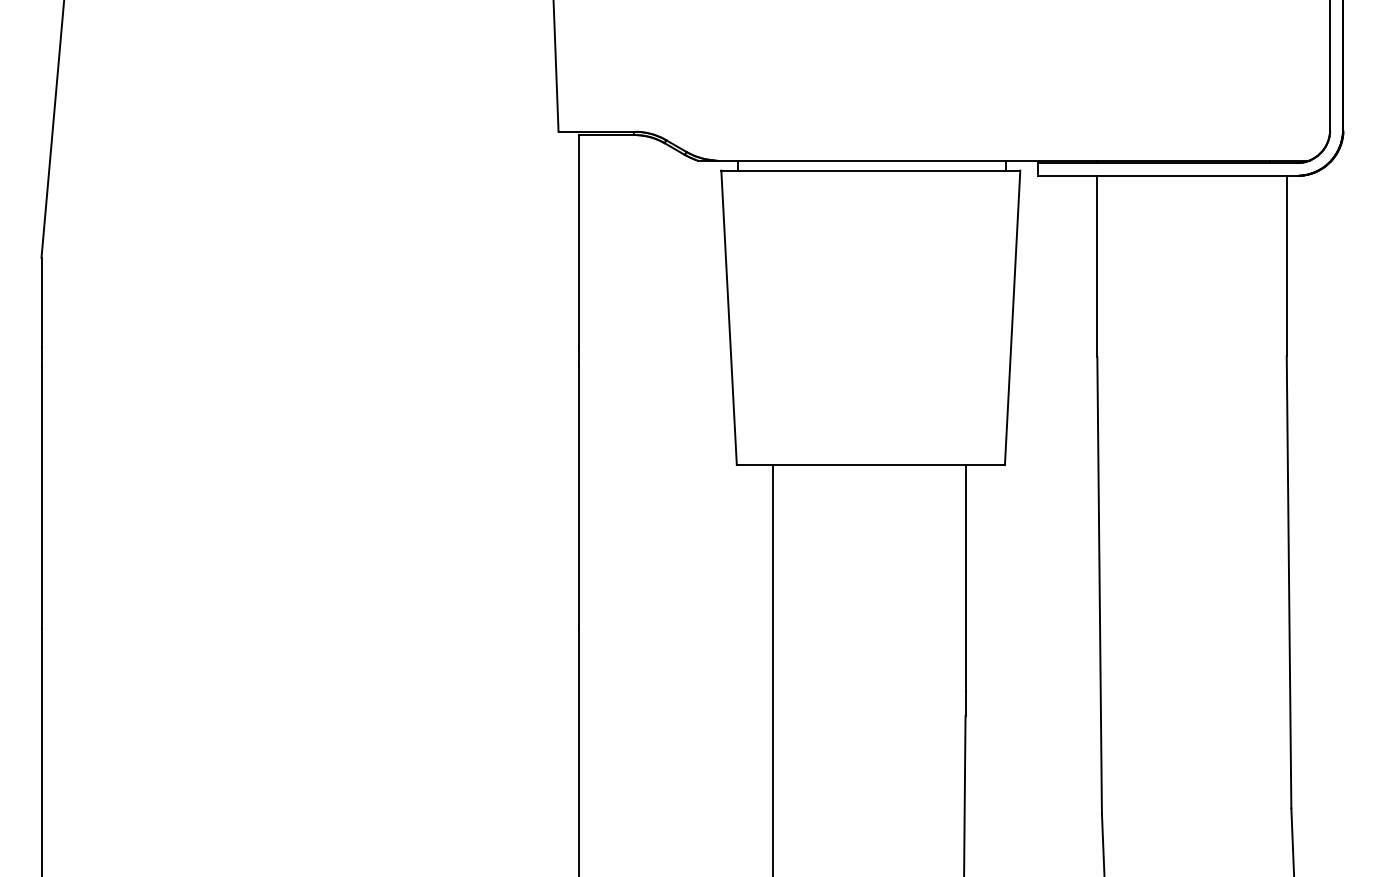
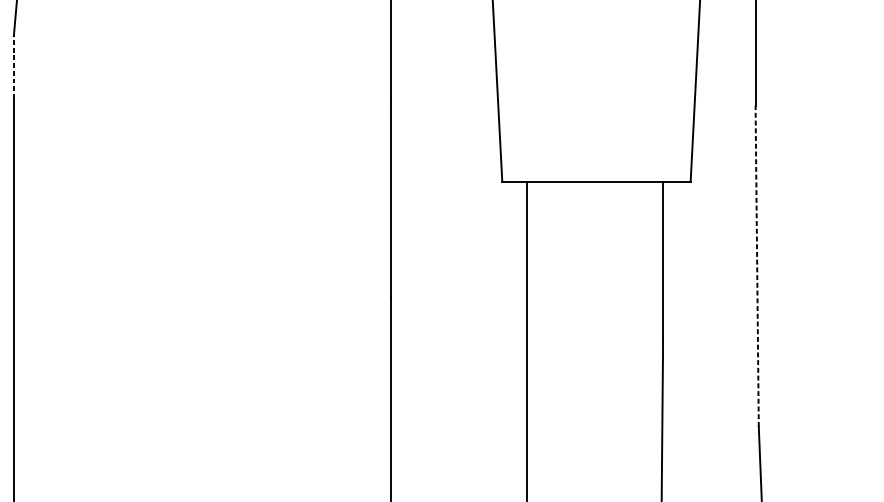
line: (41, 302) -> (13, 67), solid -> dashed
line: (1099, 585) -> (757, 266), solid -> dashed

